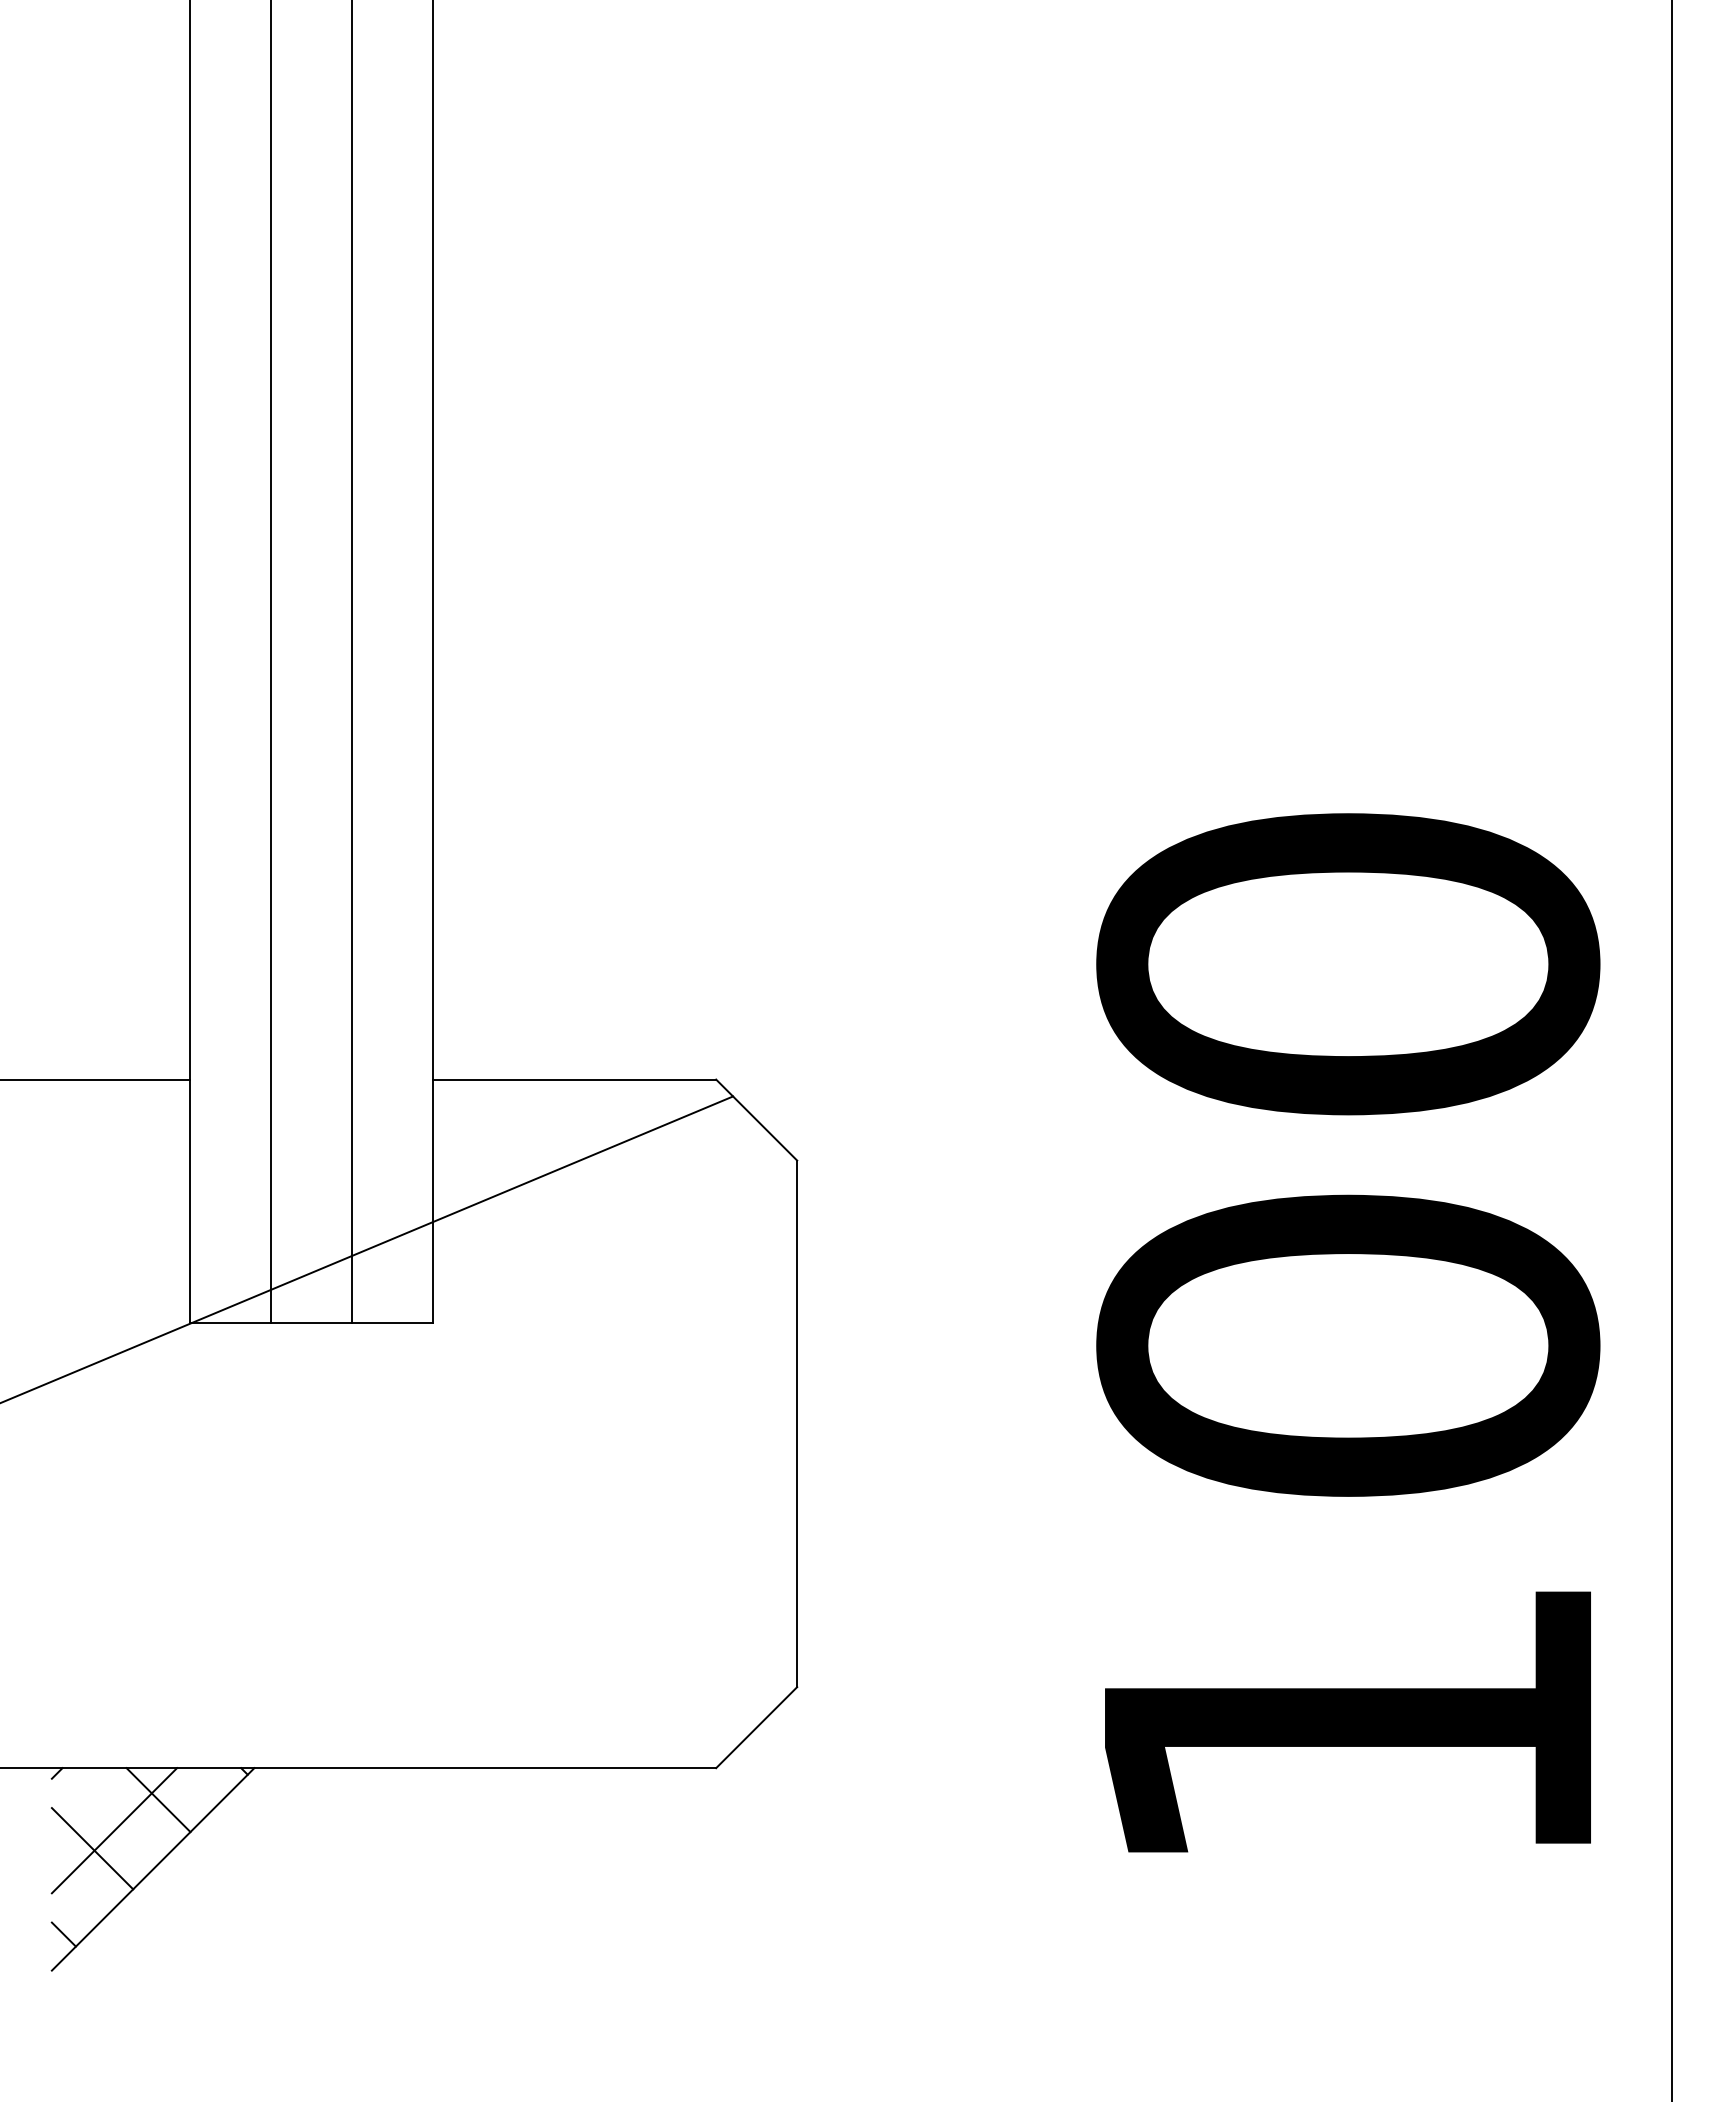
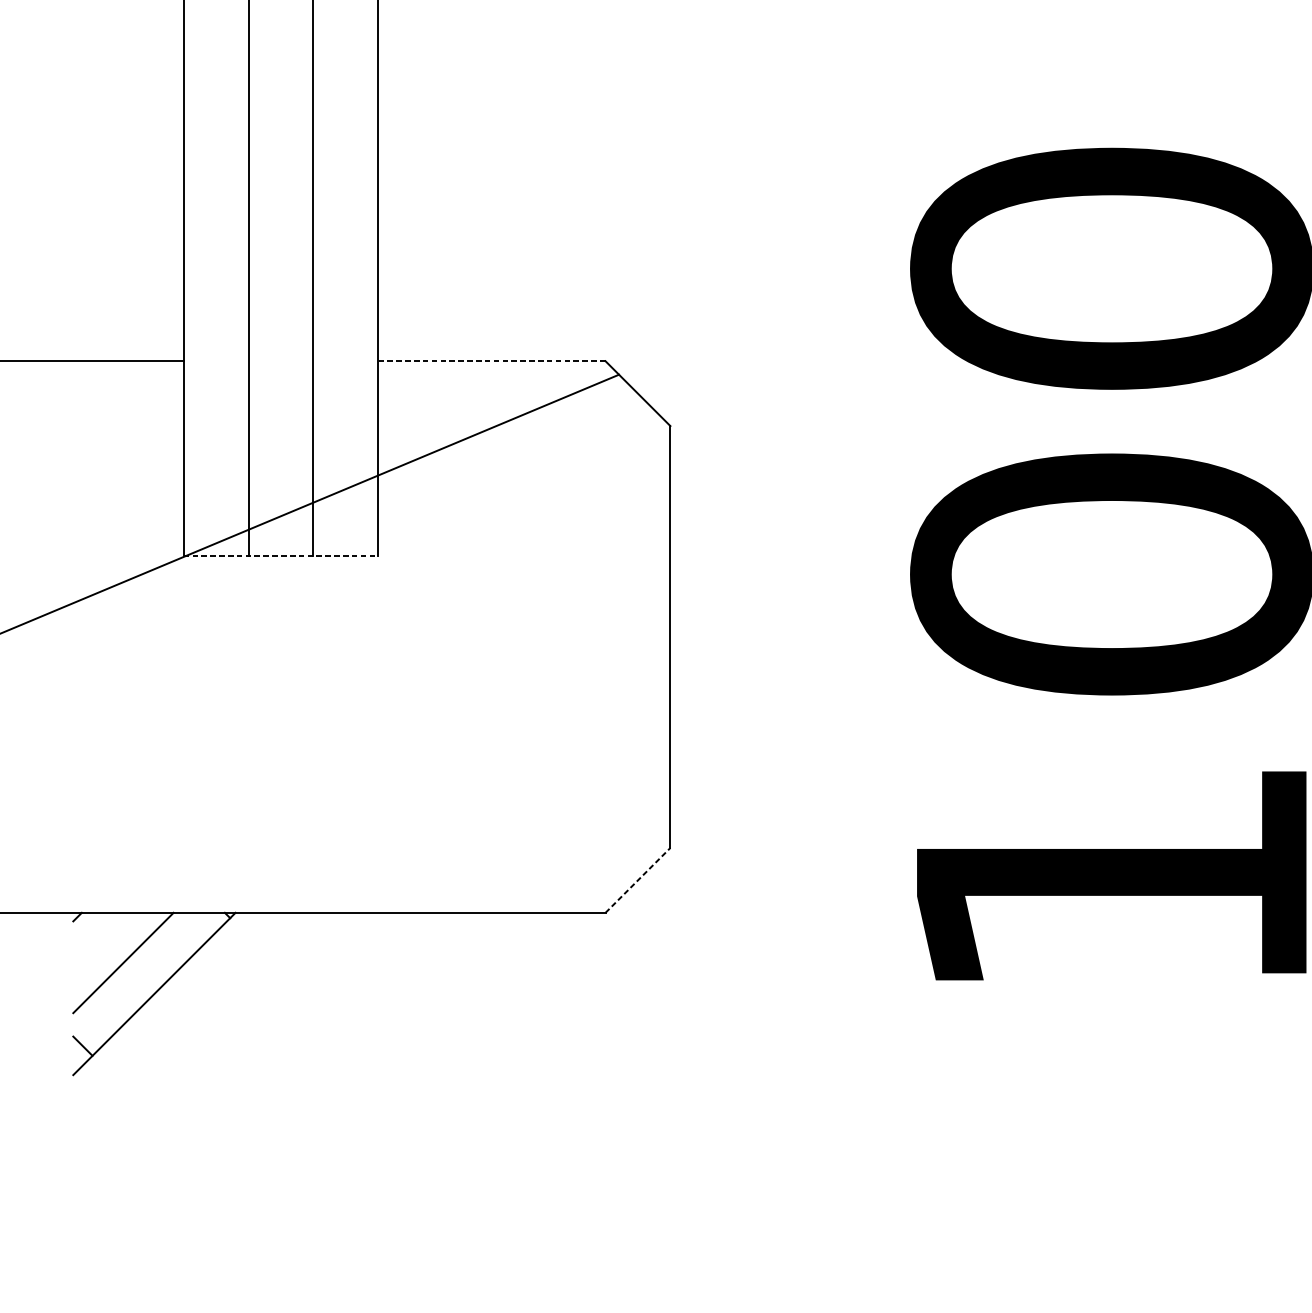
line: (574, 1079) -> (492, 361), solid -> dashed
line: (311, 1322) -> (281, 555), solid -> dashed
line: (757, 1727) -> (638, 880), solid -> dashed
line: (158, 1800) -> (158, 938), removed
line: (92, 1848) -> (105, 977), removed

